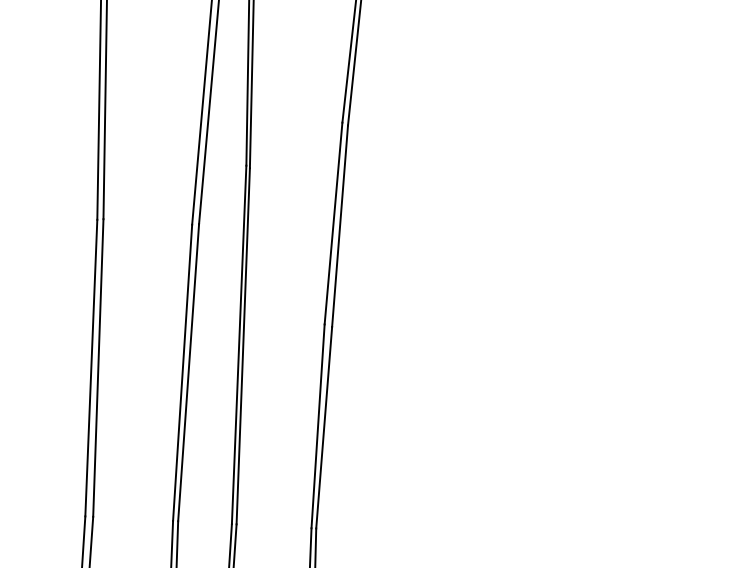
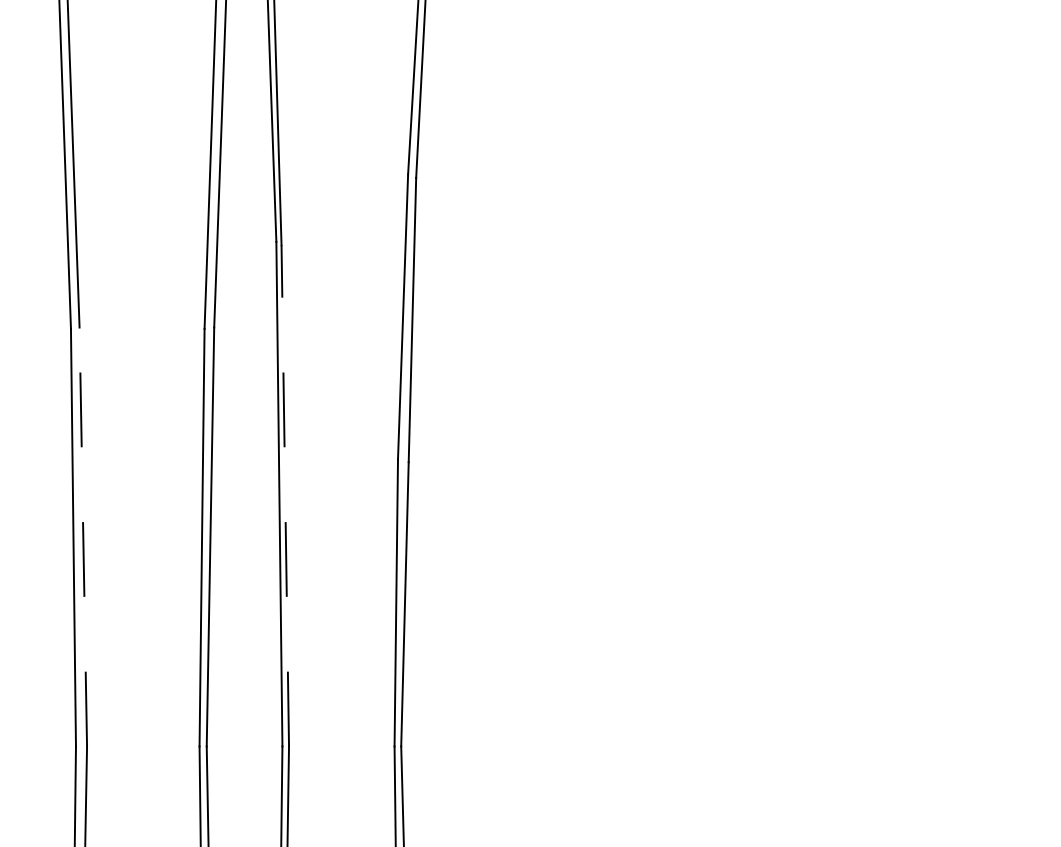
line: (243, 346) -> (285, 495), solid -> dashed
line: (98, 367) -> (83, 536), solid -> dashed

